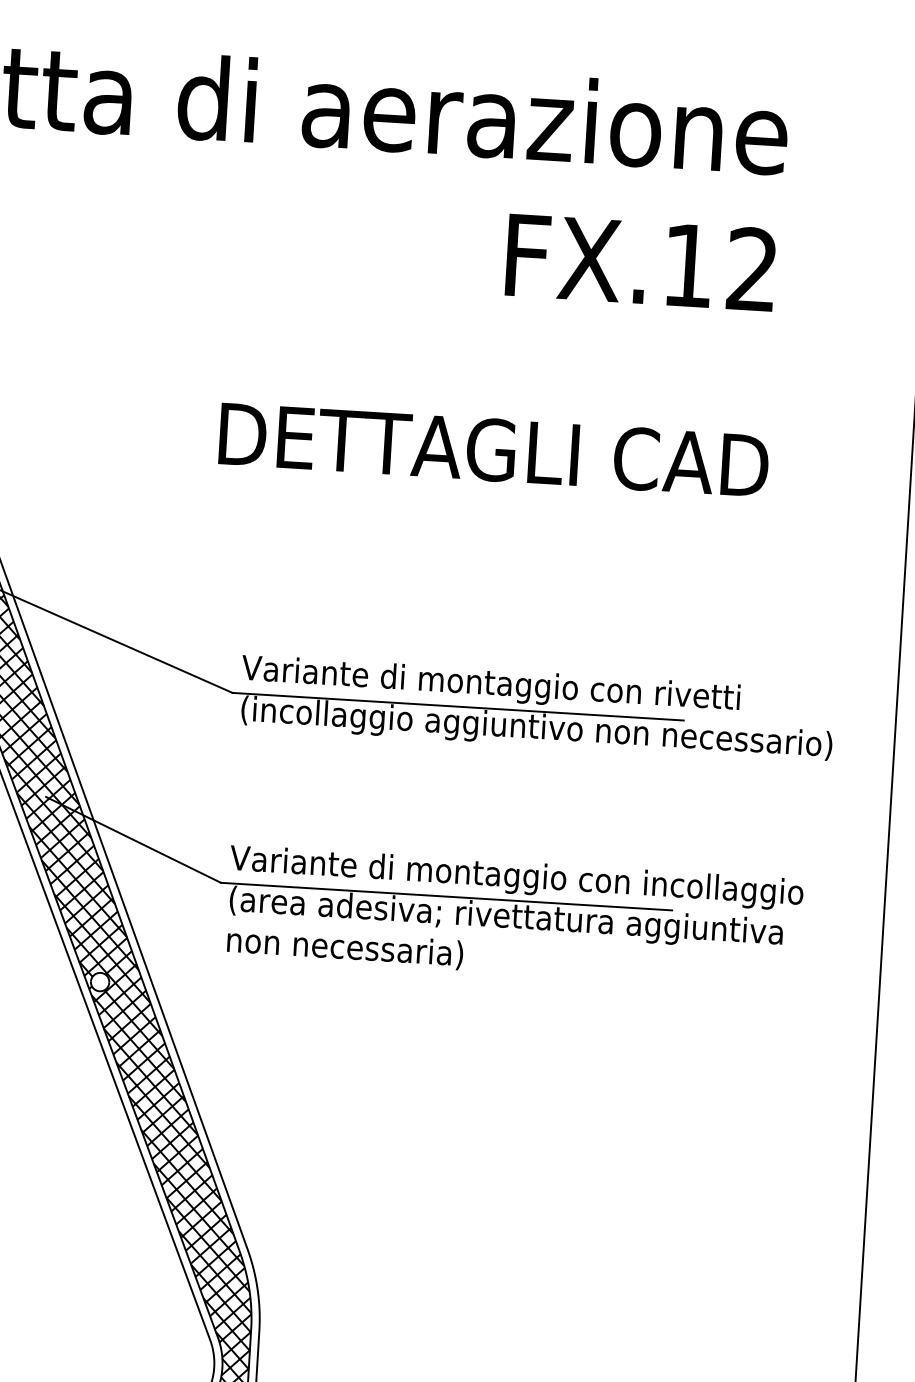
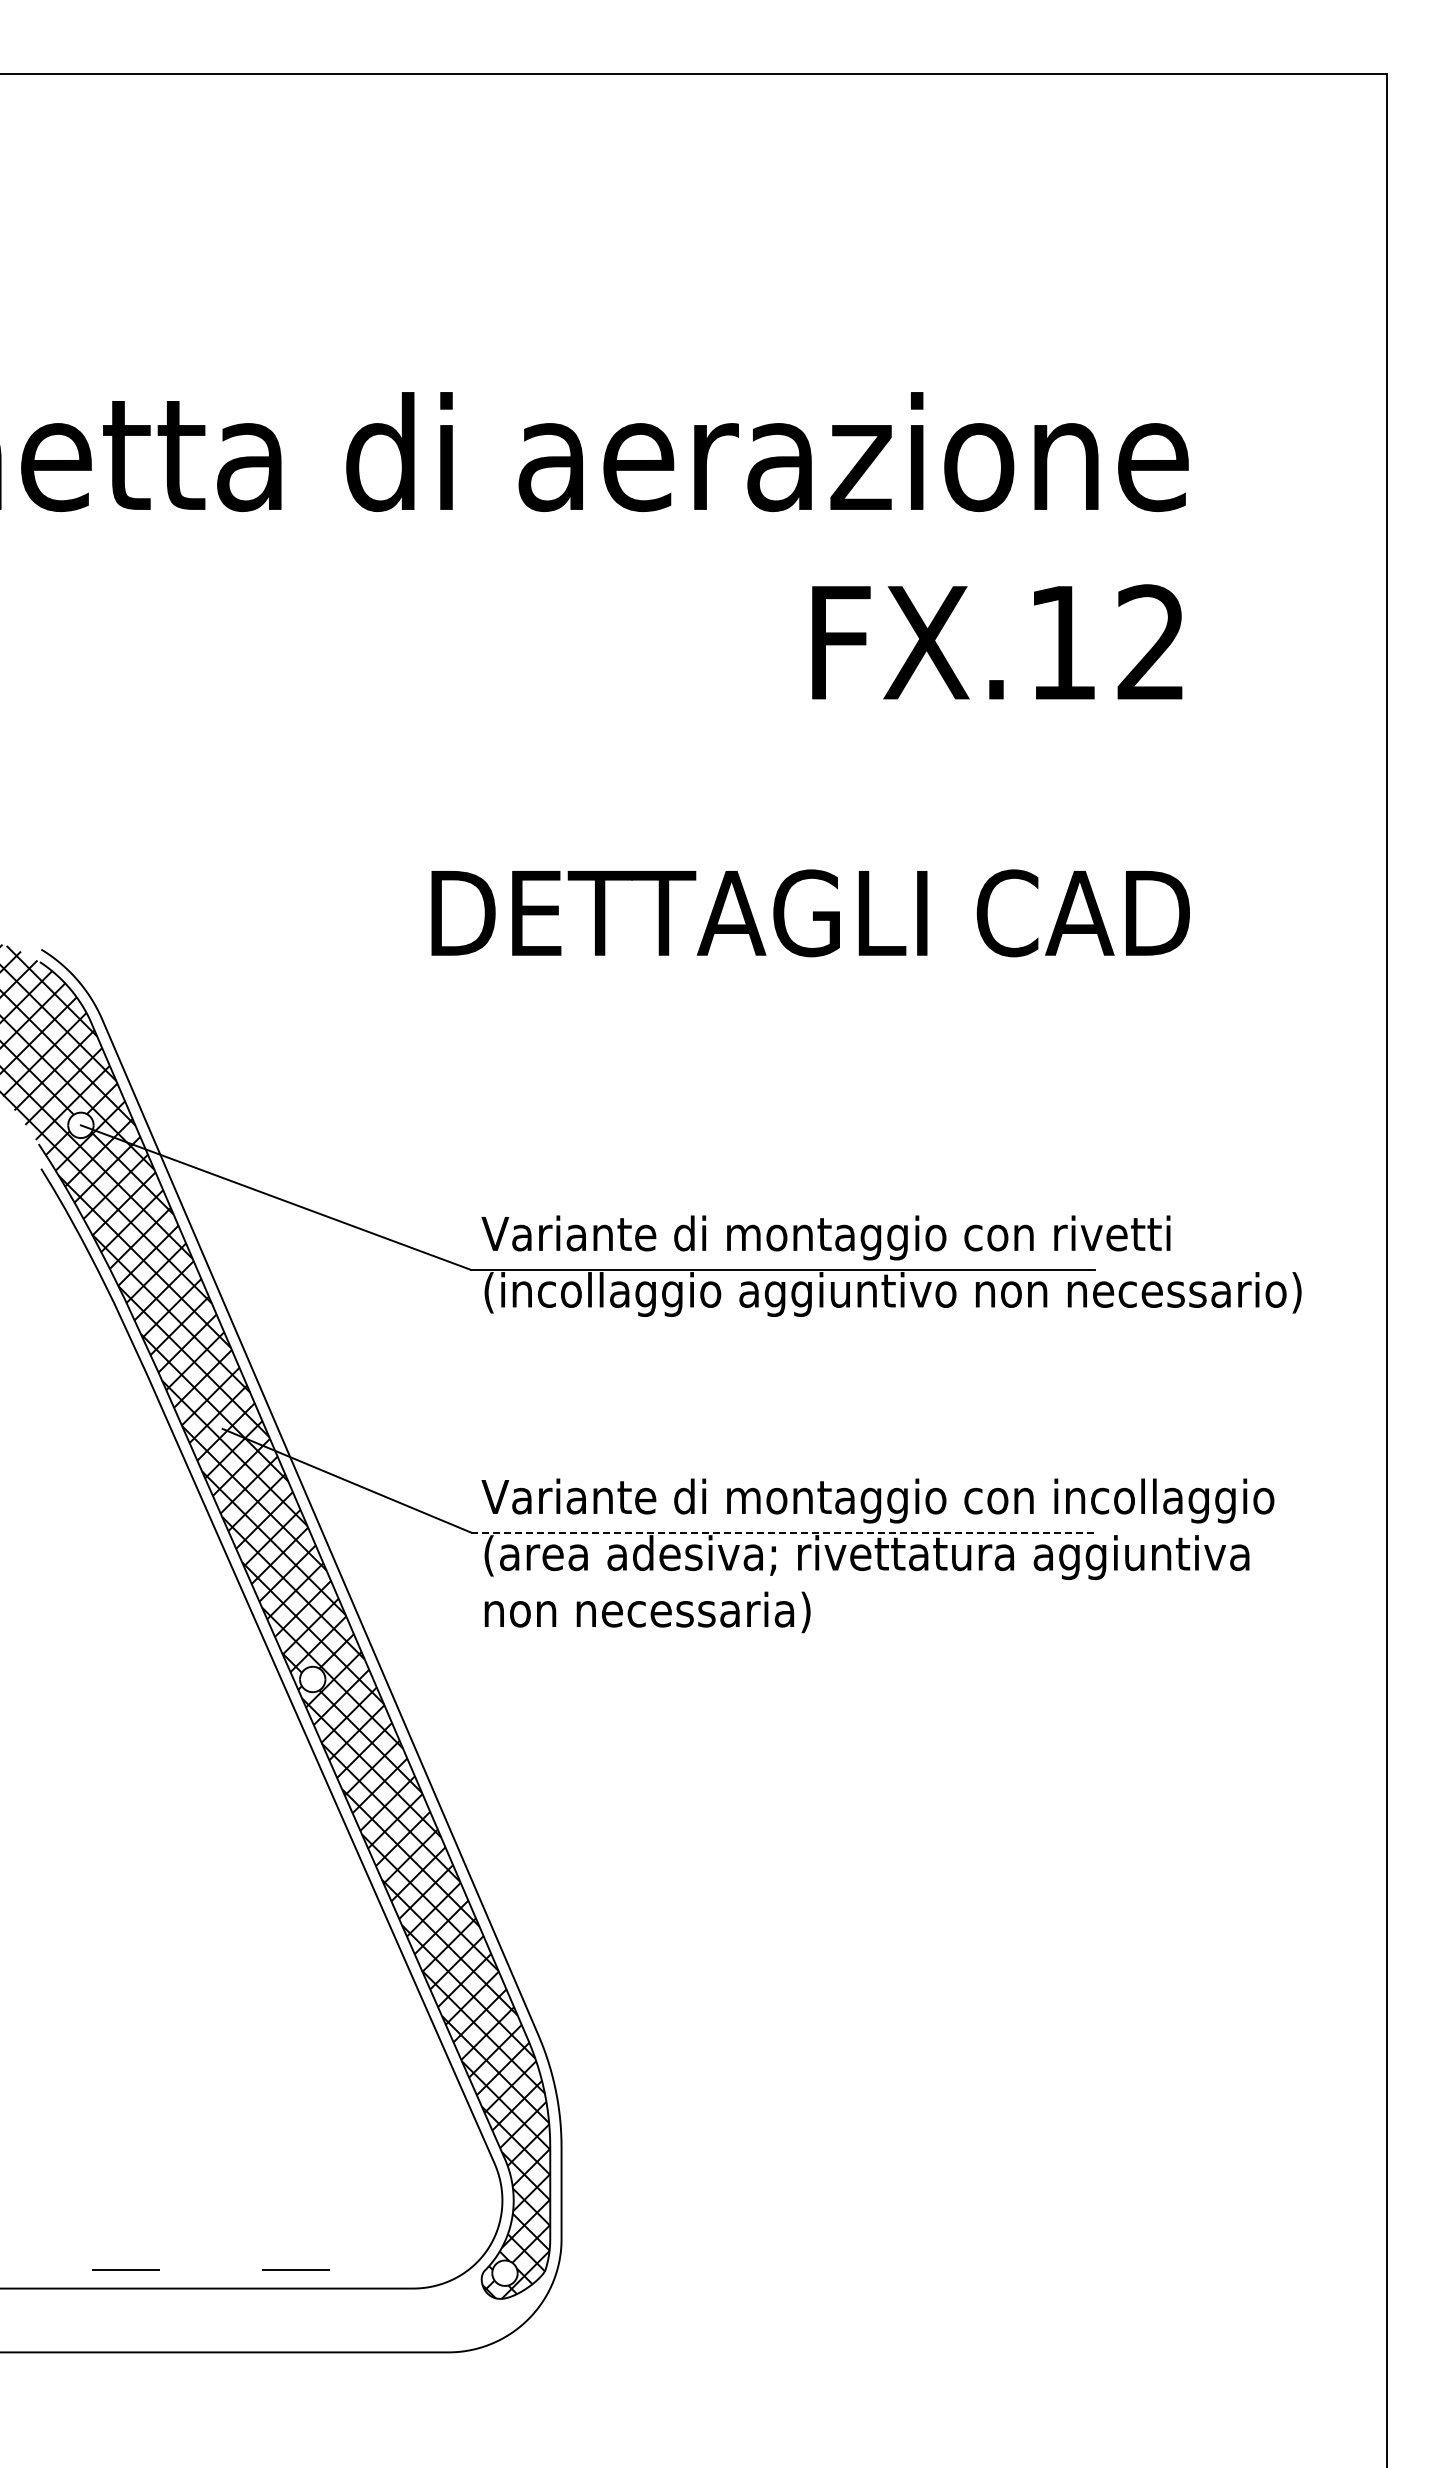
line: (446, 896) -> (782, 1532), solid -> dashed

